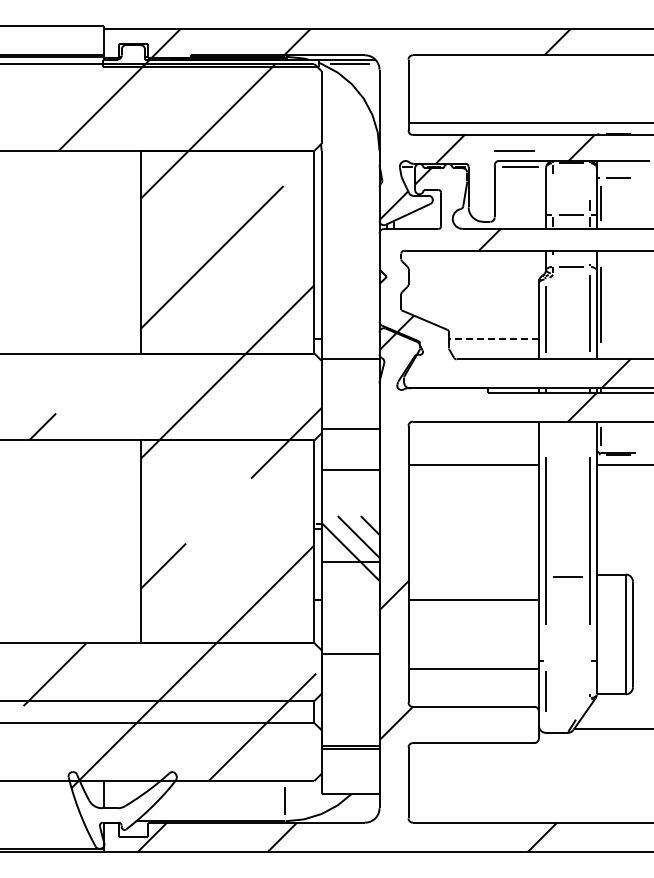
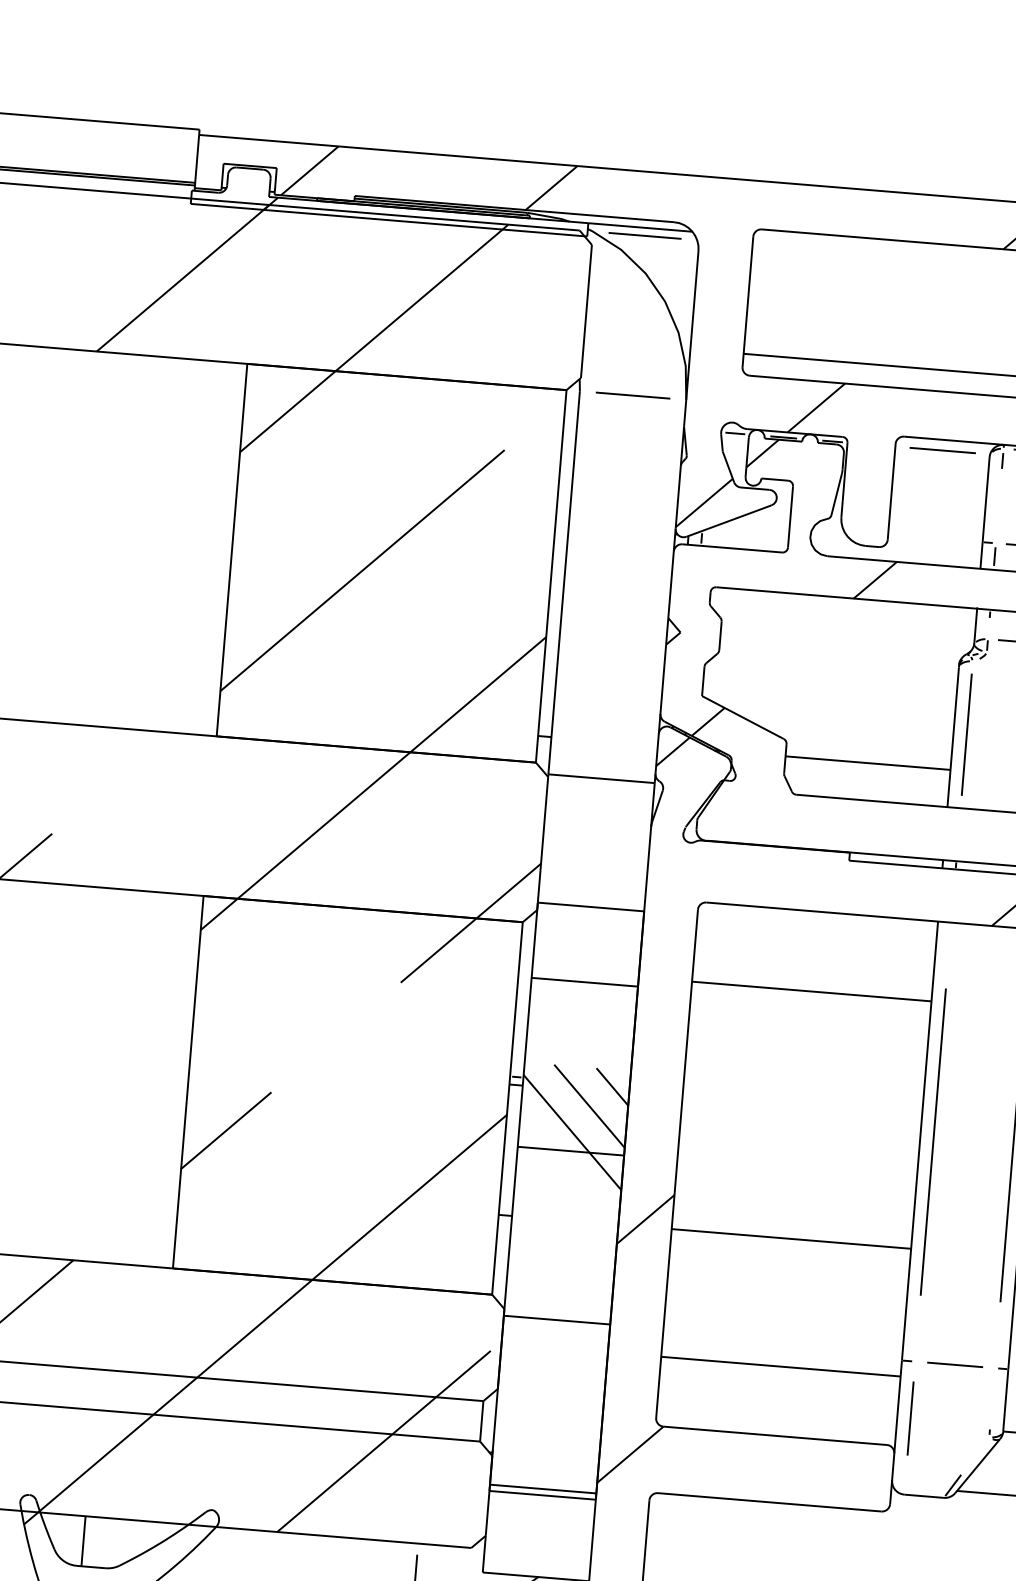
line: (514, 150) -> (632, 394), moved
line: (493, 339) -> (867, 763), dashed -> solid
line: (567, 576) -> (954, 1364), moved

